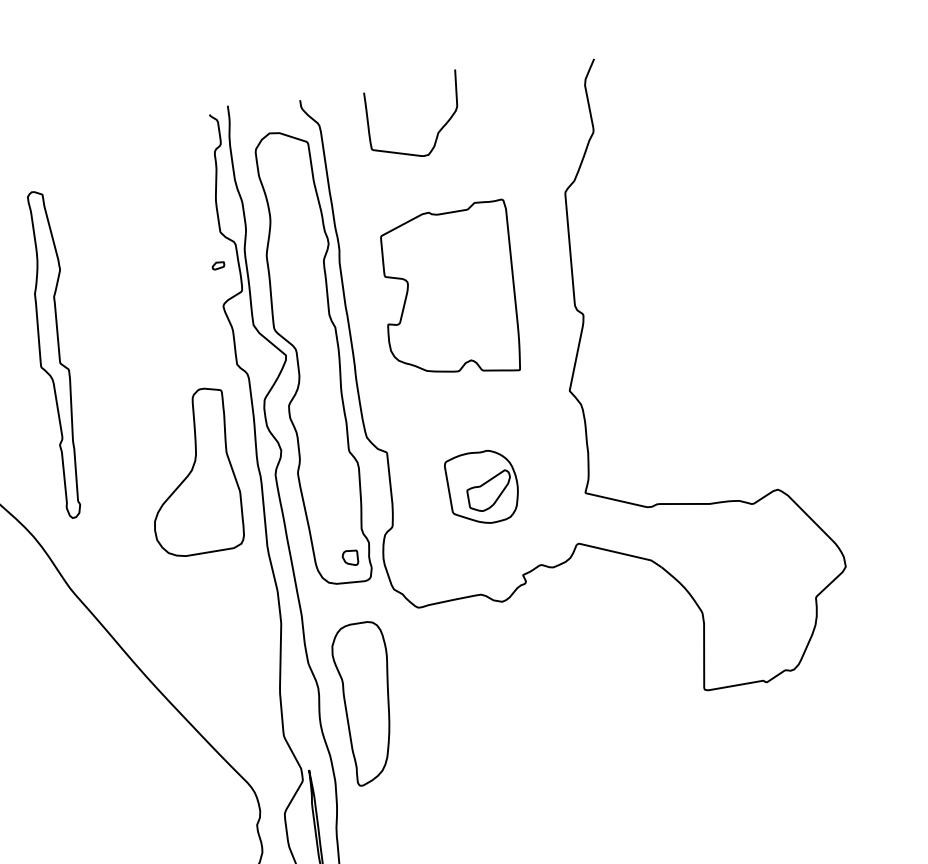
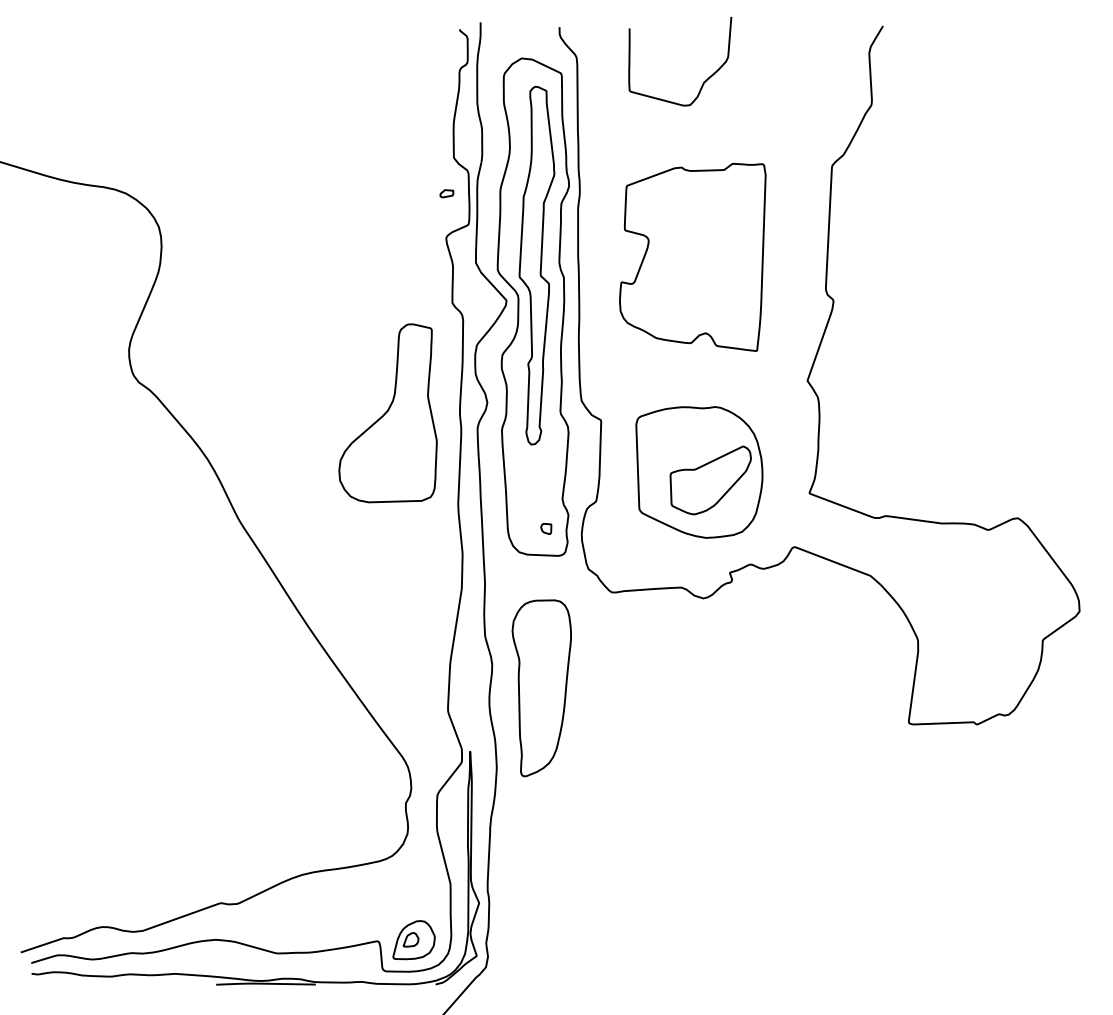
part: (55, 354) -> (536, 265), moved
part: (482, 487) -> (699, 472), size x1.67
part: (350, 557) -> (546, 528), size x0.62

